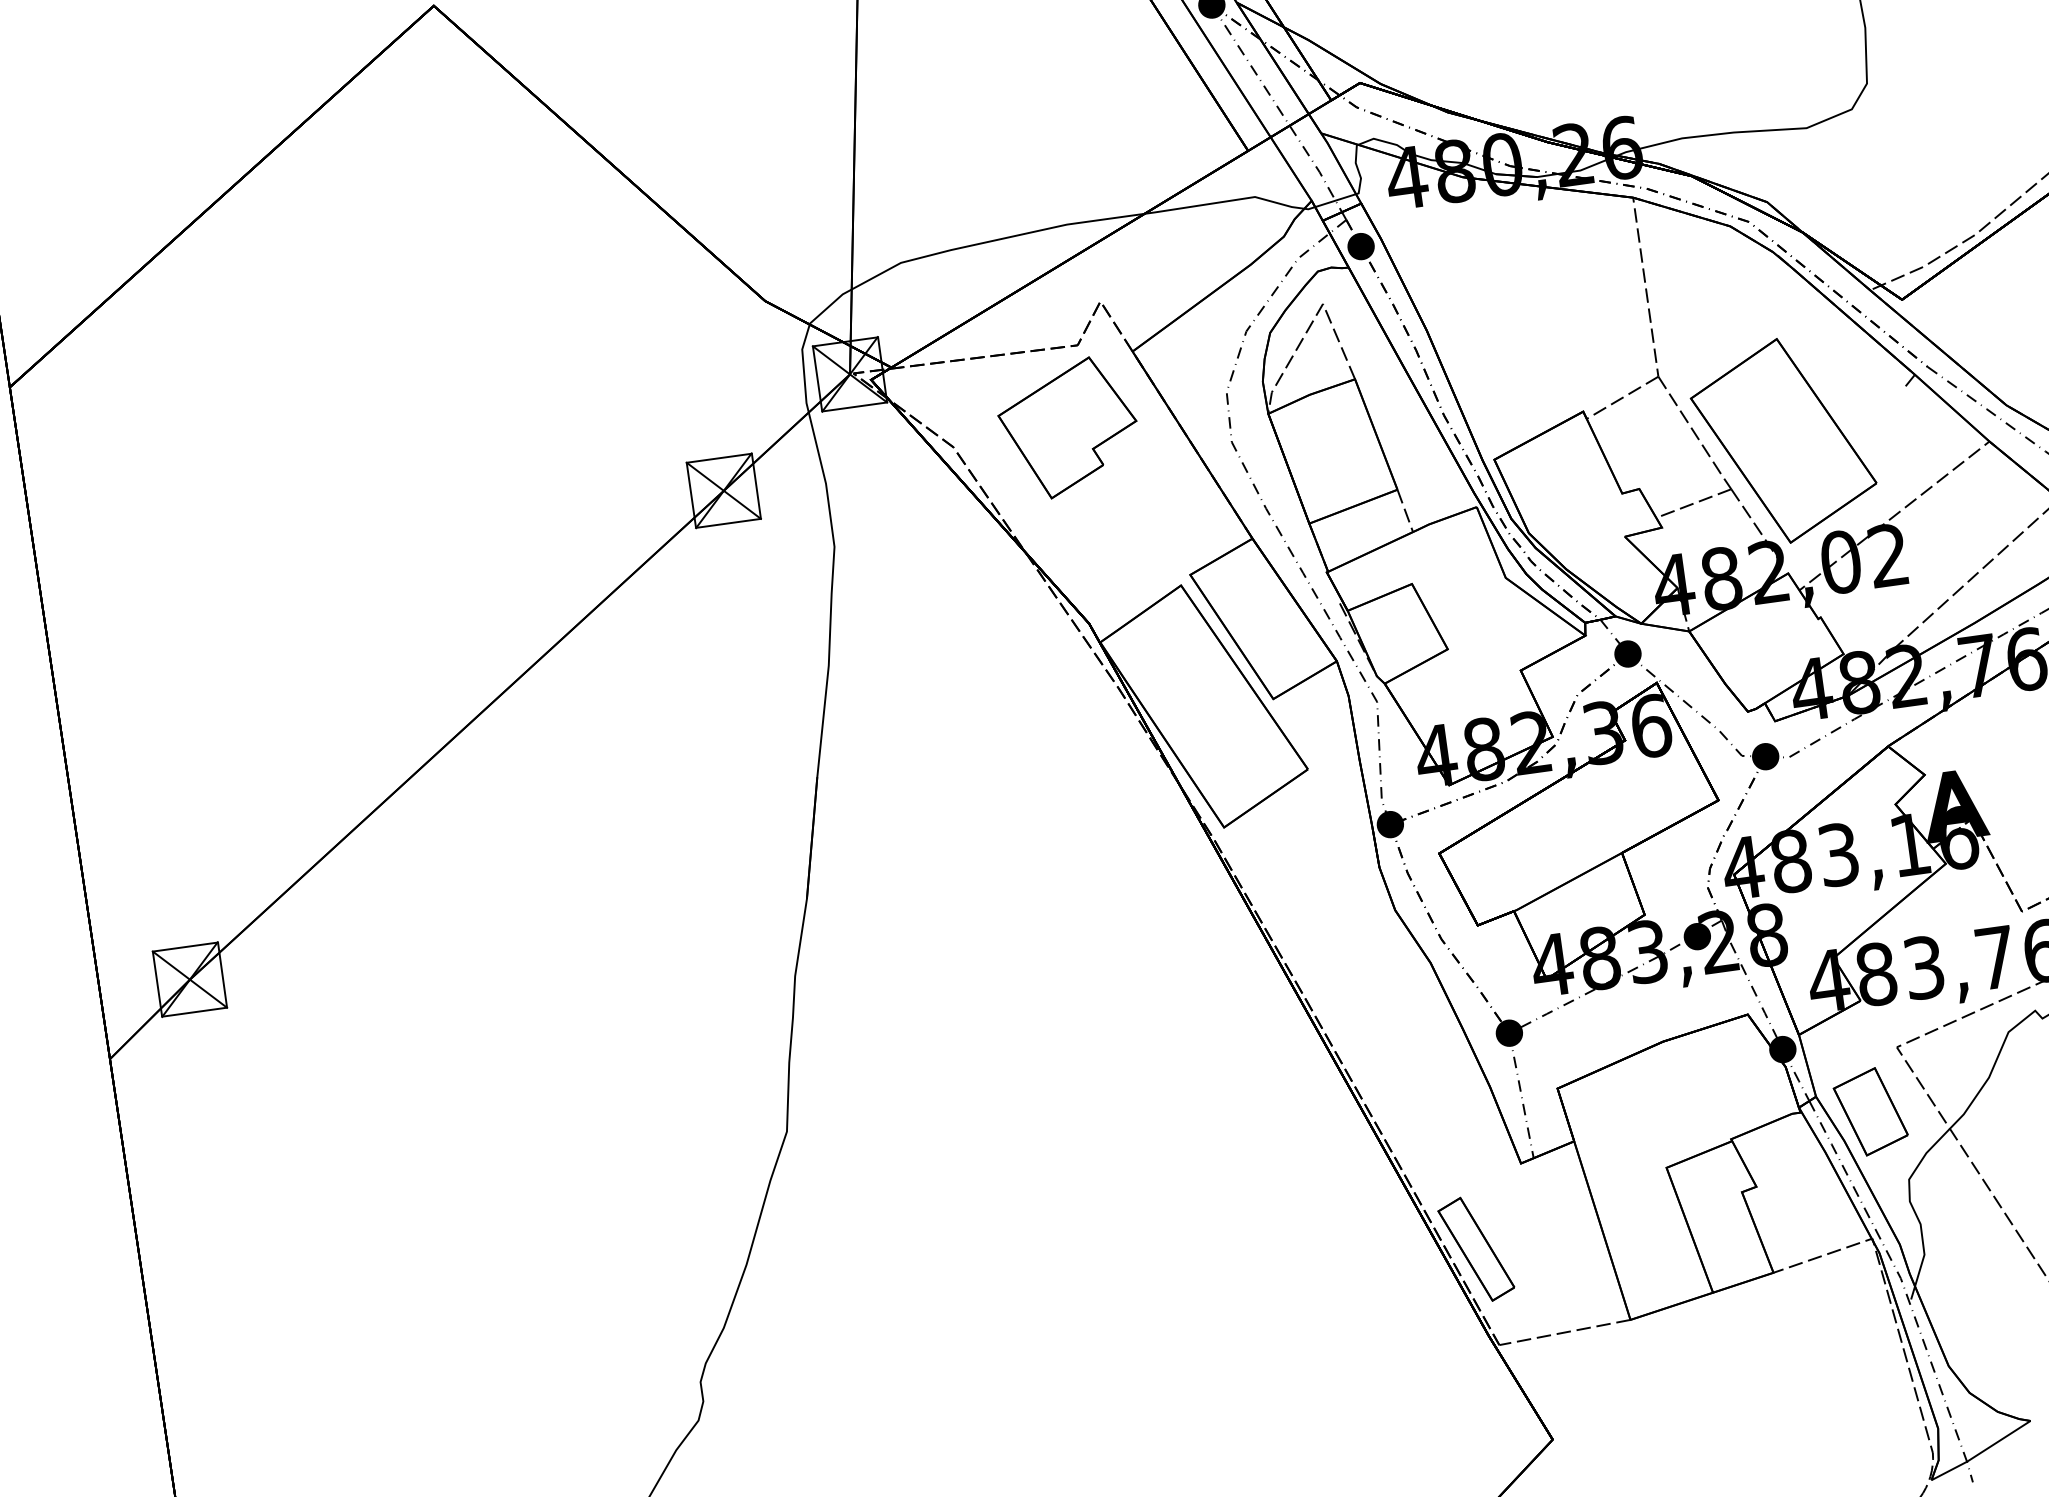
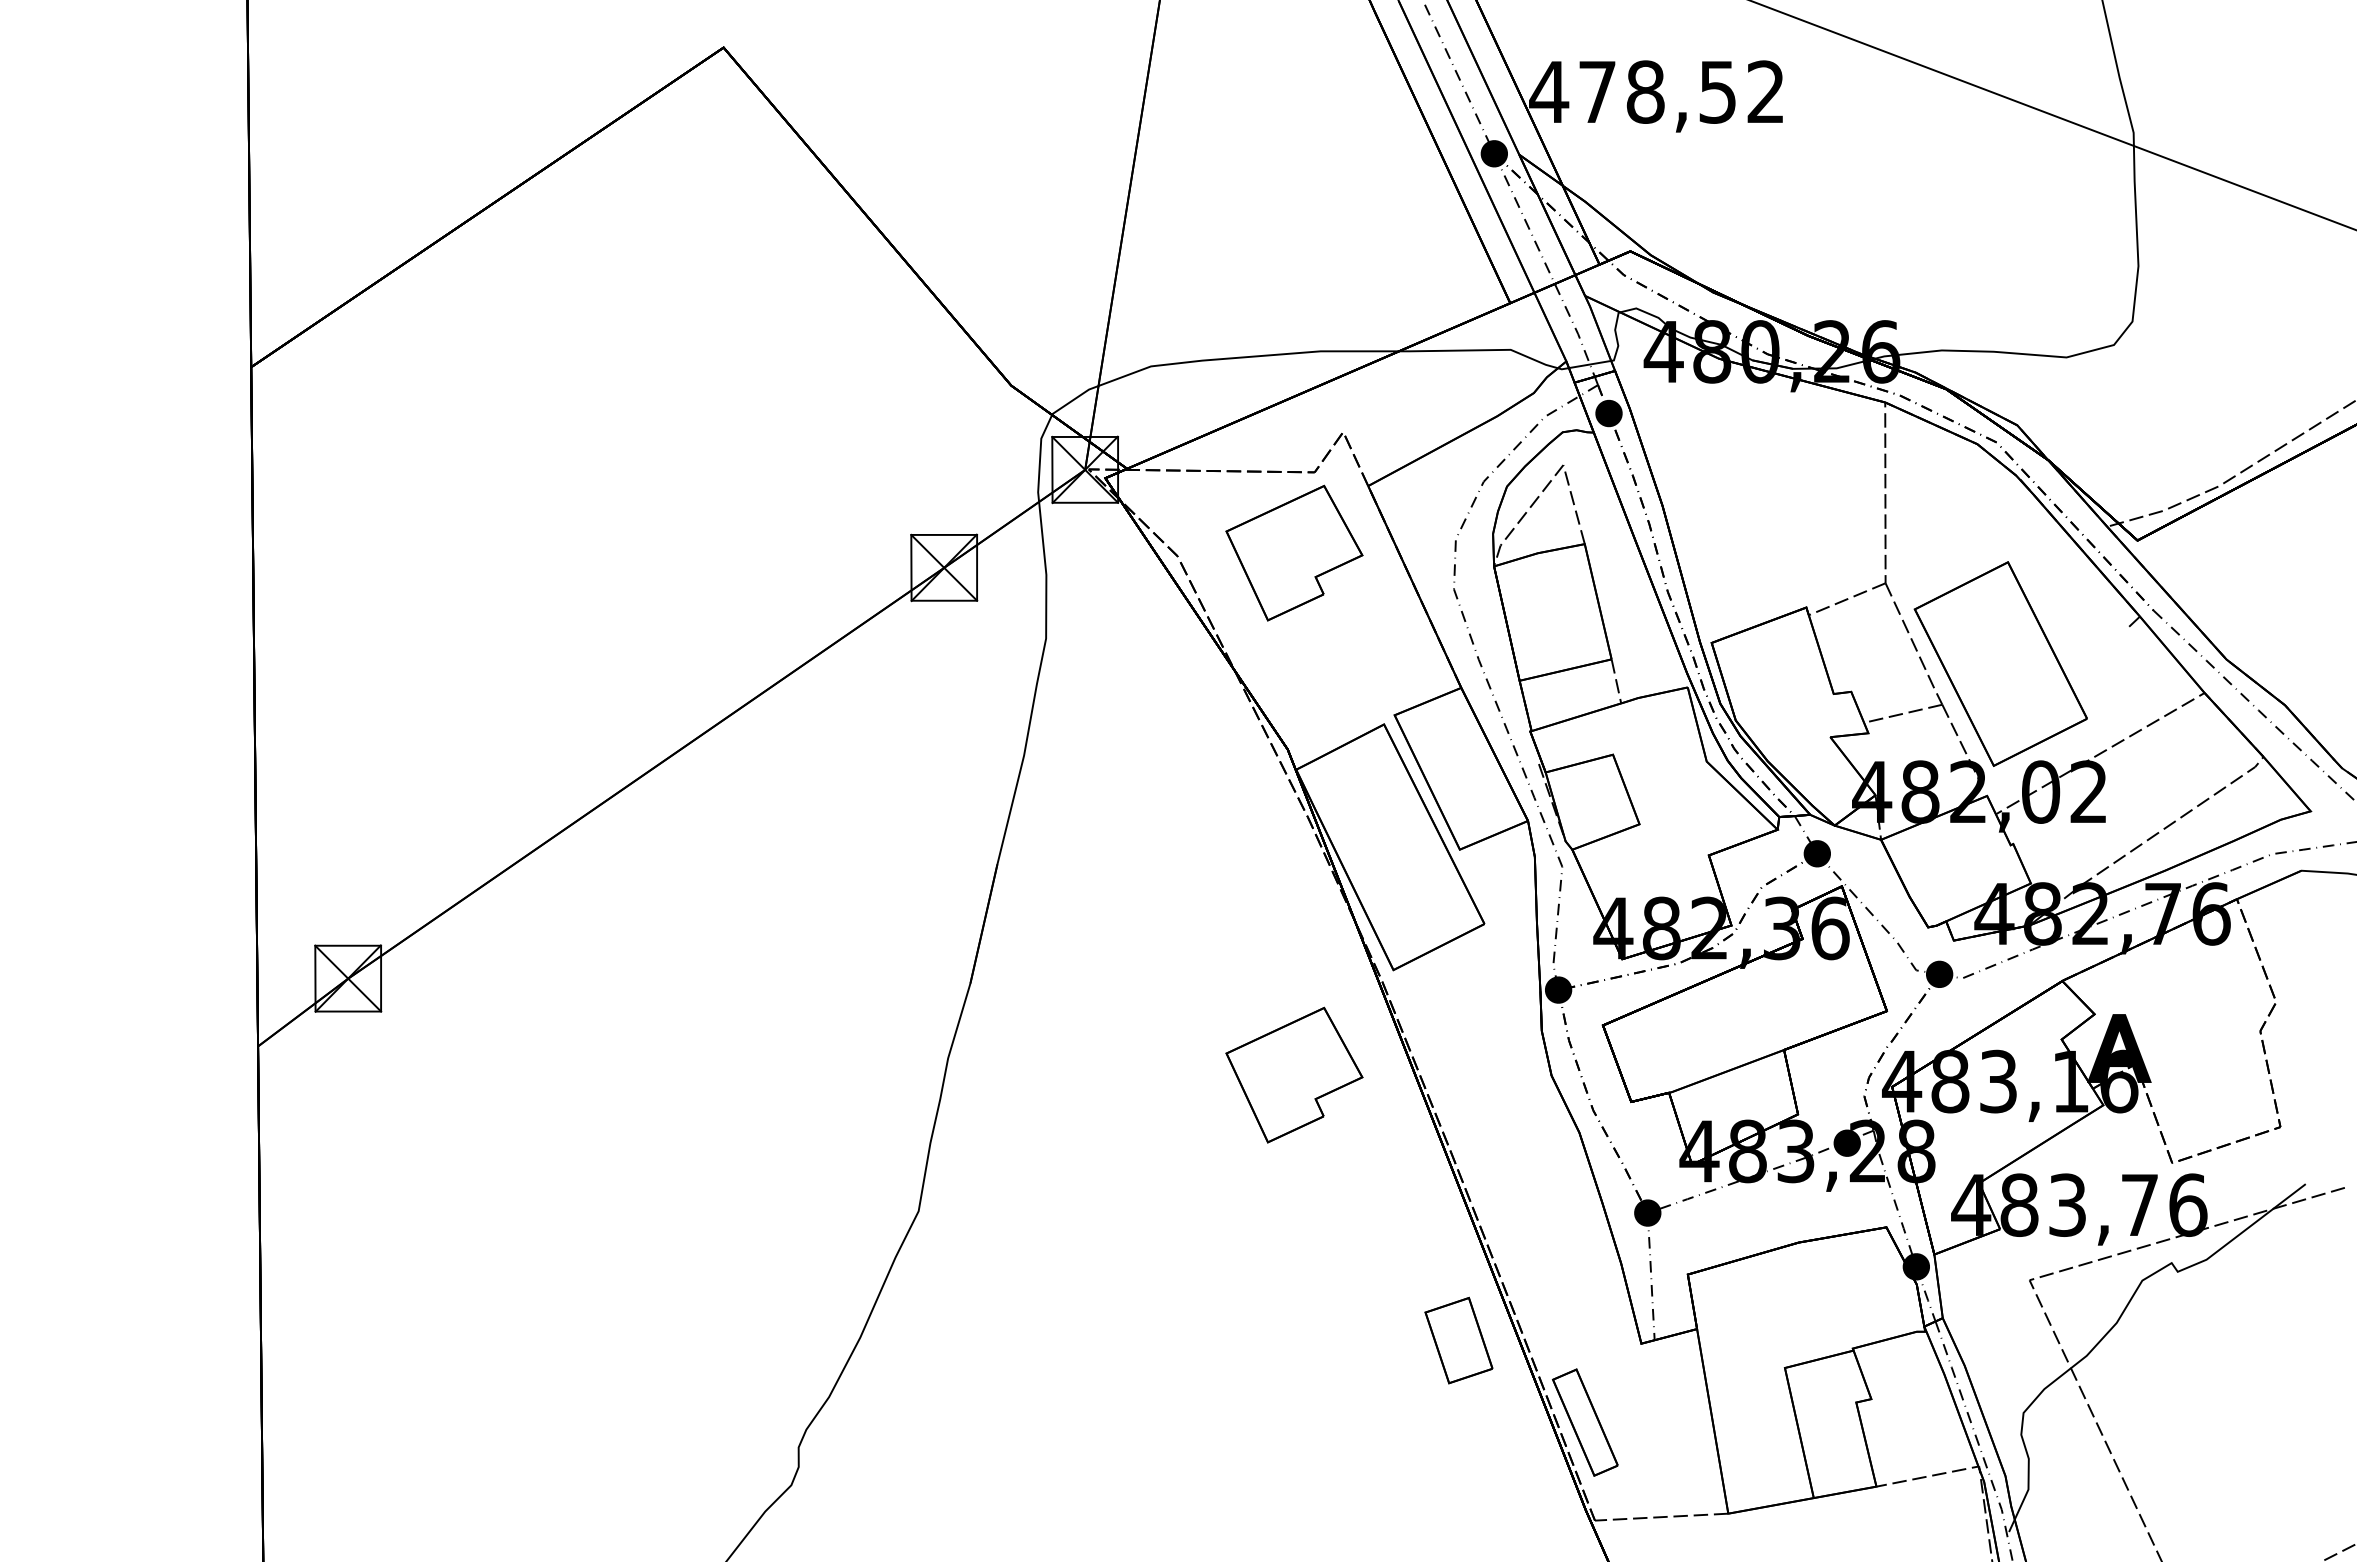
part: (1140, 944) -> (1294, 1074), added
part: (1870, 1111) -> (1458, 1340), moved

